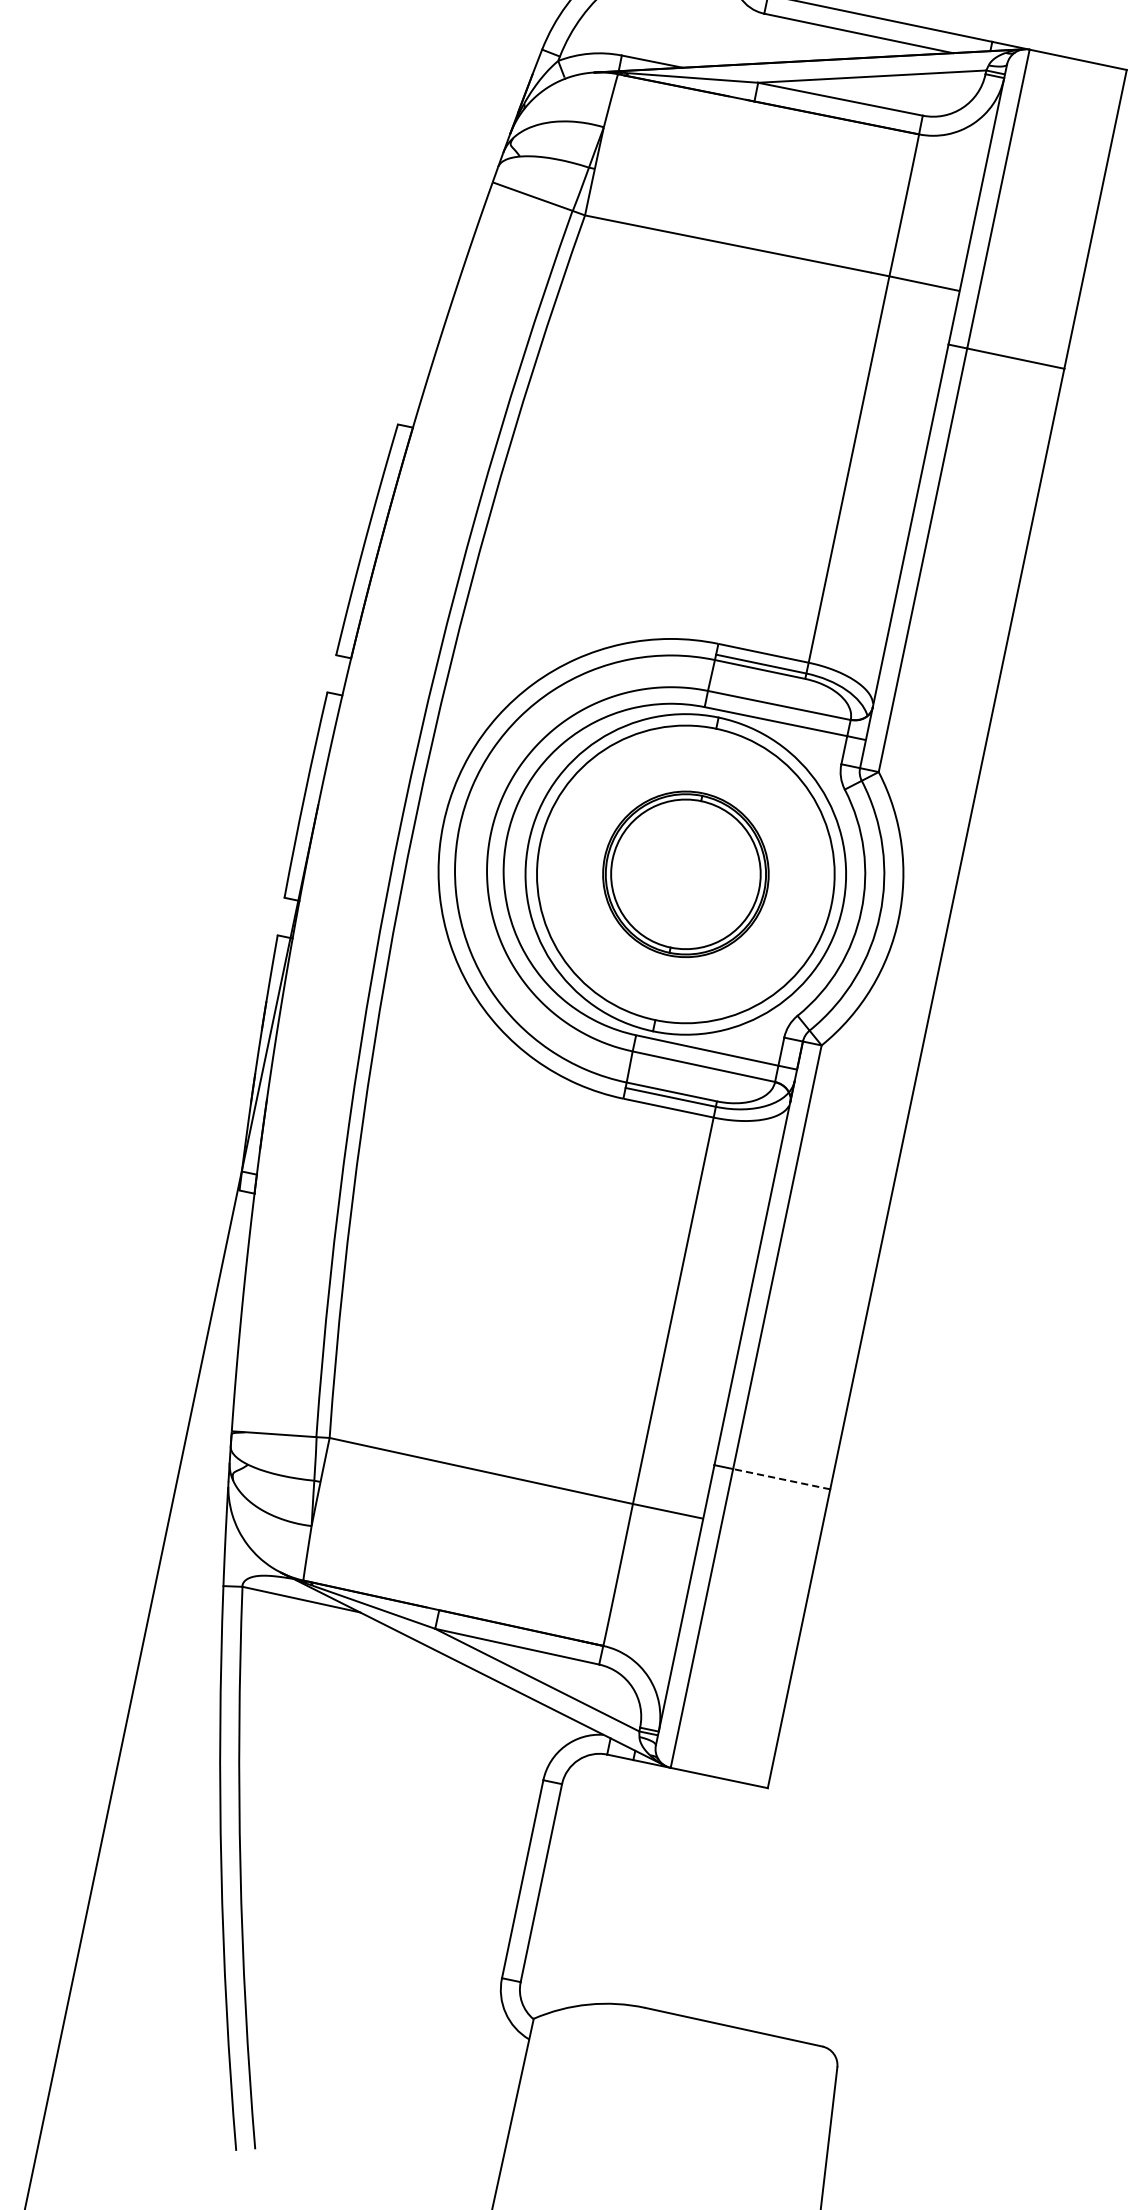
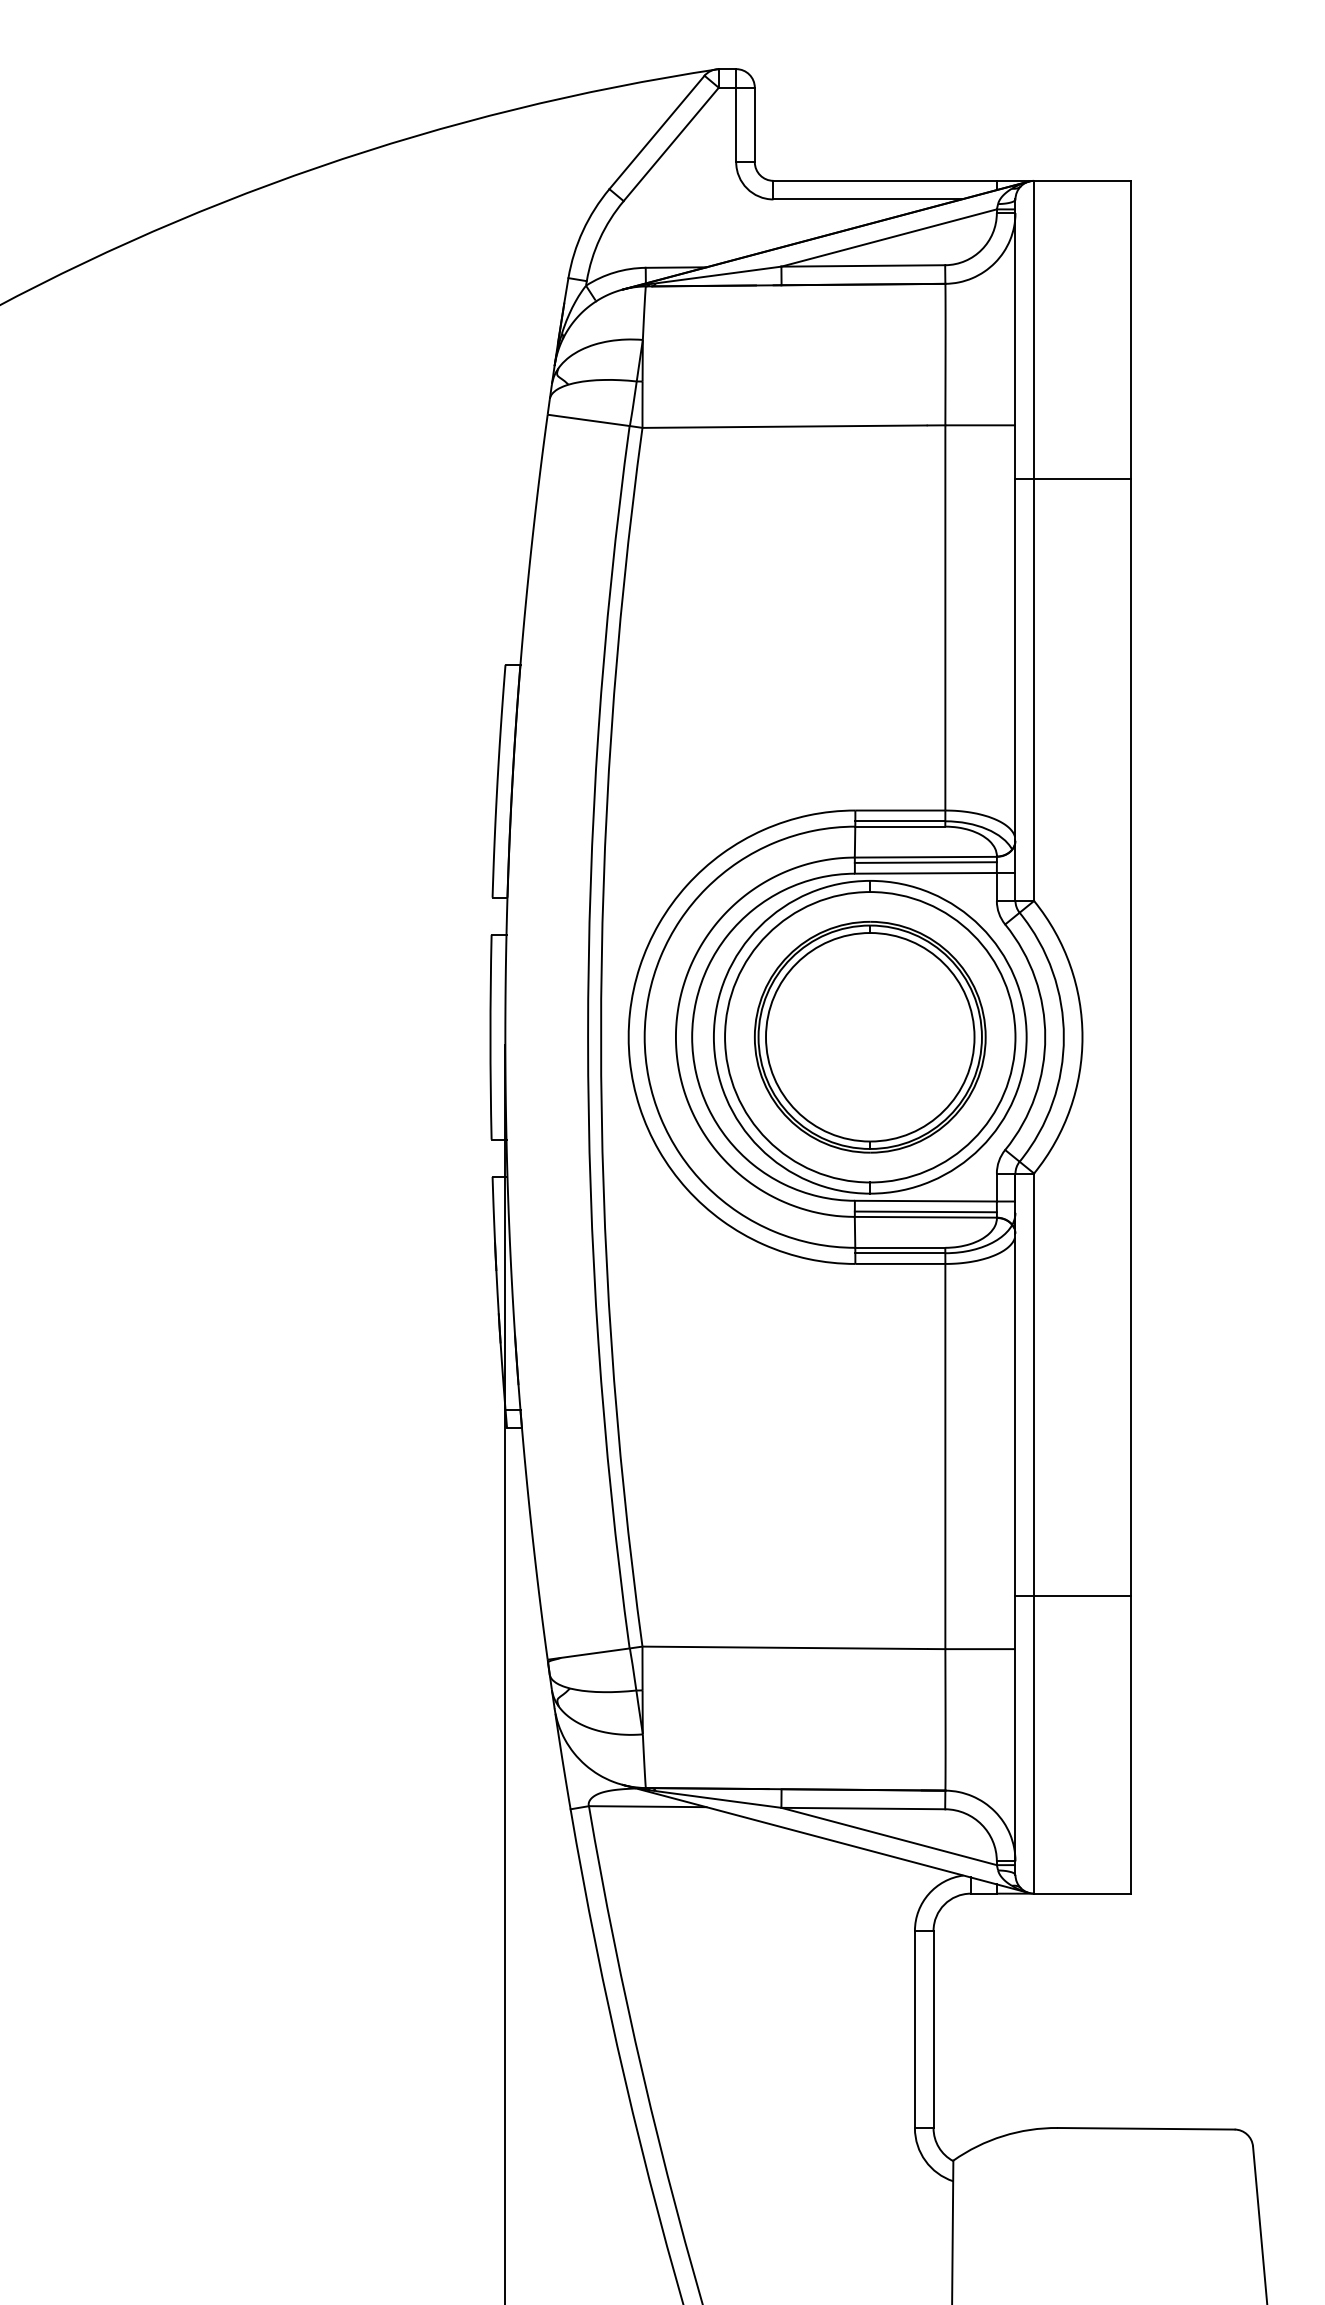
line: (777, 710) -> (925, 862), added
part: (686, 873) -> (870, 1036), size x1.43
line: (704, 1060) -> (925, 1211), added
line: (781, 1478) -> (1082, 1595), dashed -> solid

